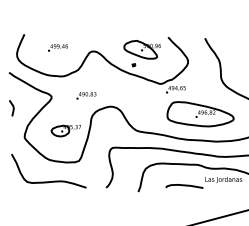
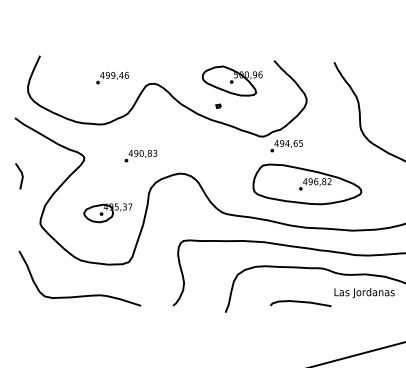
text: (57, 47) -> (111, 77), moved
part: (200, 114) -> (307, 184), moved

